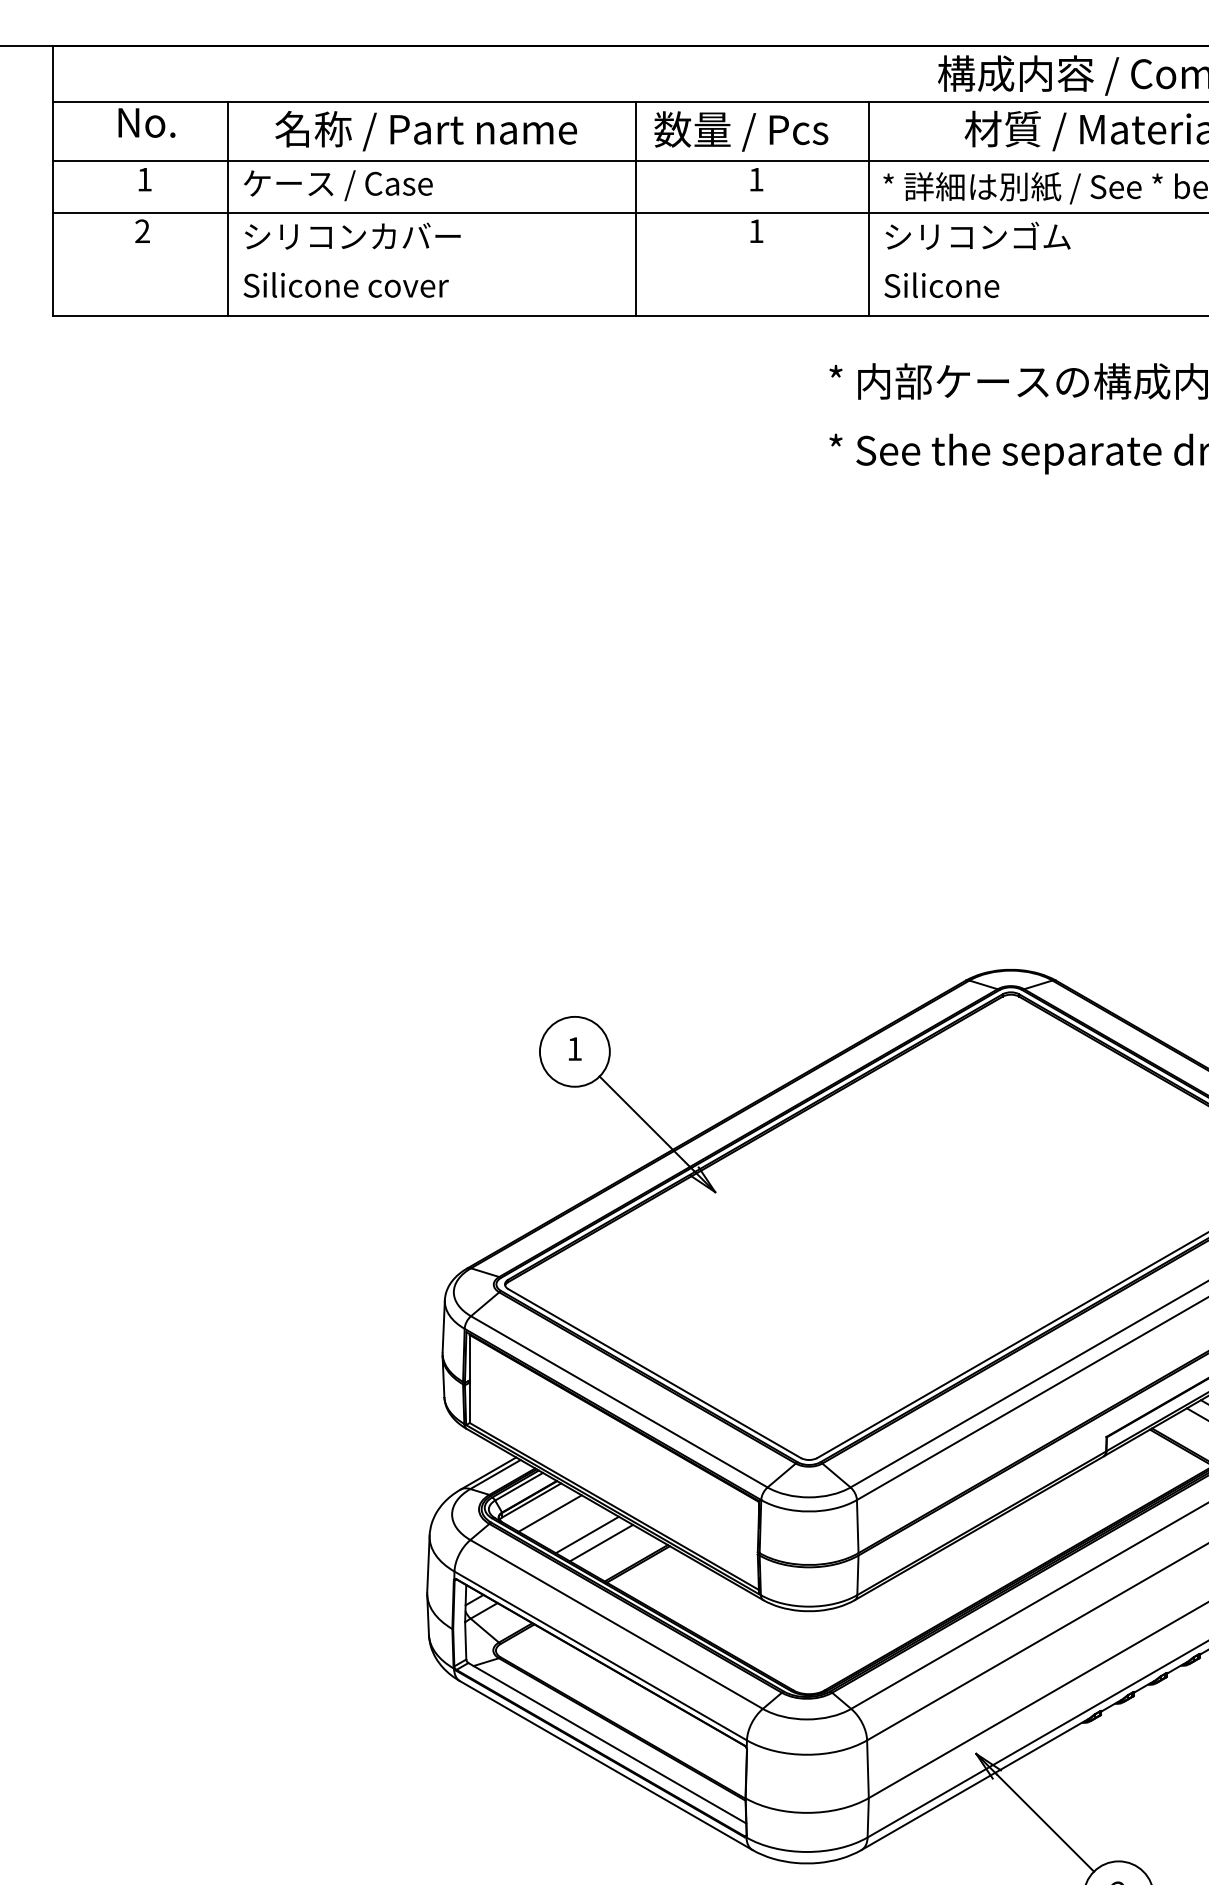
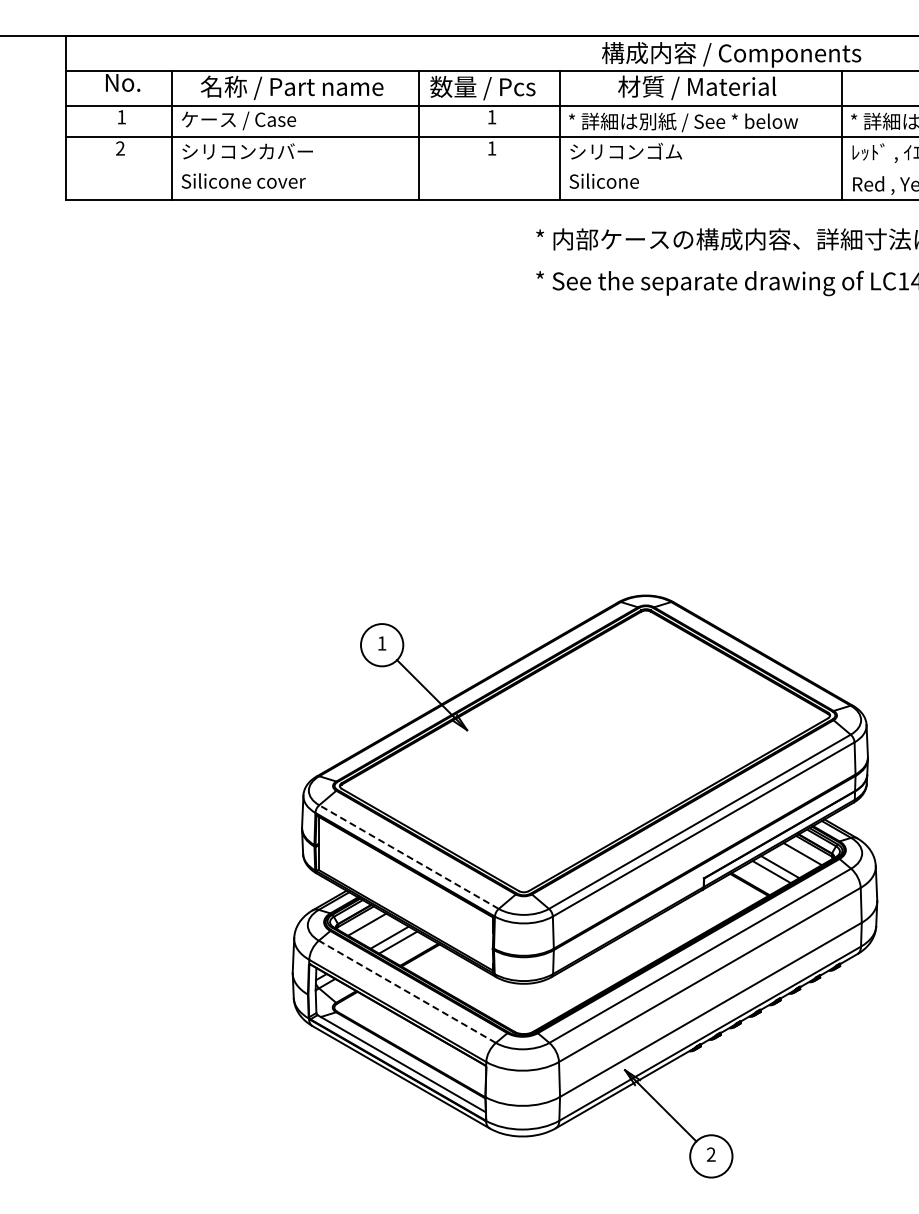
line: (620, 1402) -> (409, 857), solid -> dashed
line: (615, 1623) -> (406, 991), solid -> dashed

